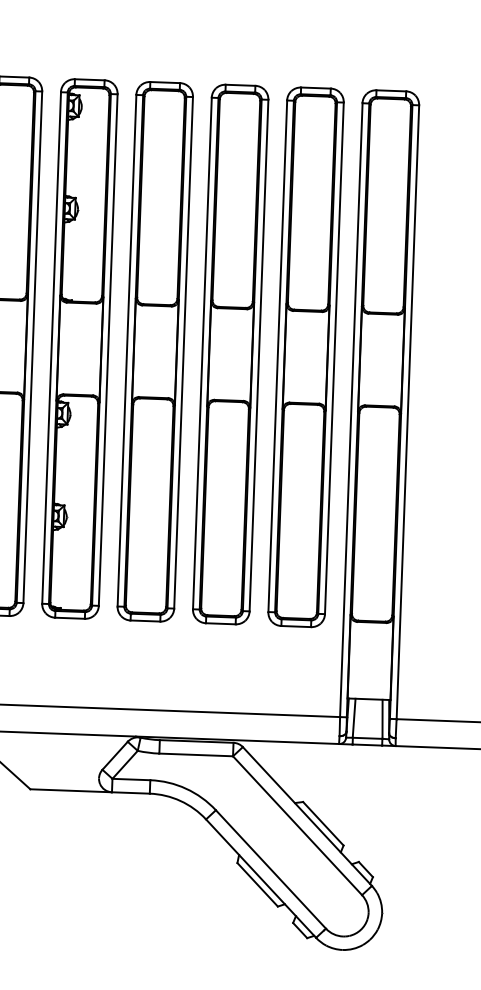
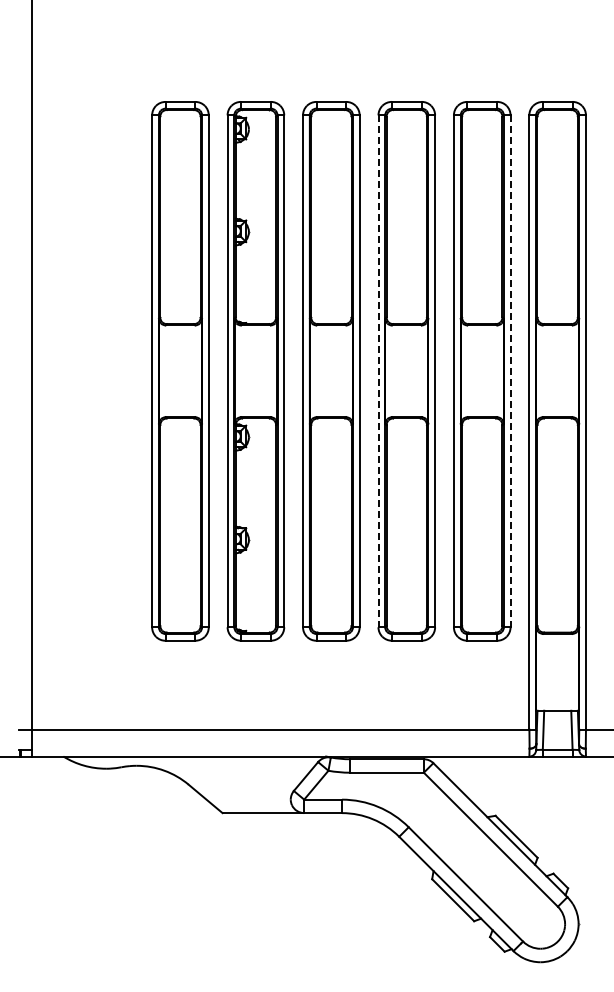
line: (202, 353) -> (378, 371), solid -> dashed
line: (334, 358) -> (510, 371), solid -> dashed

